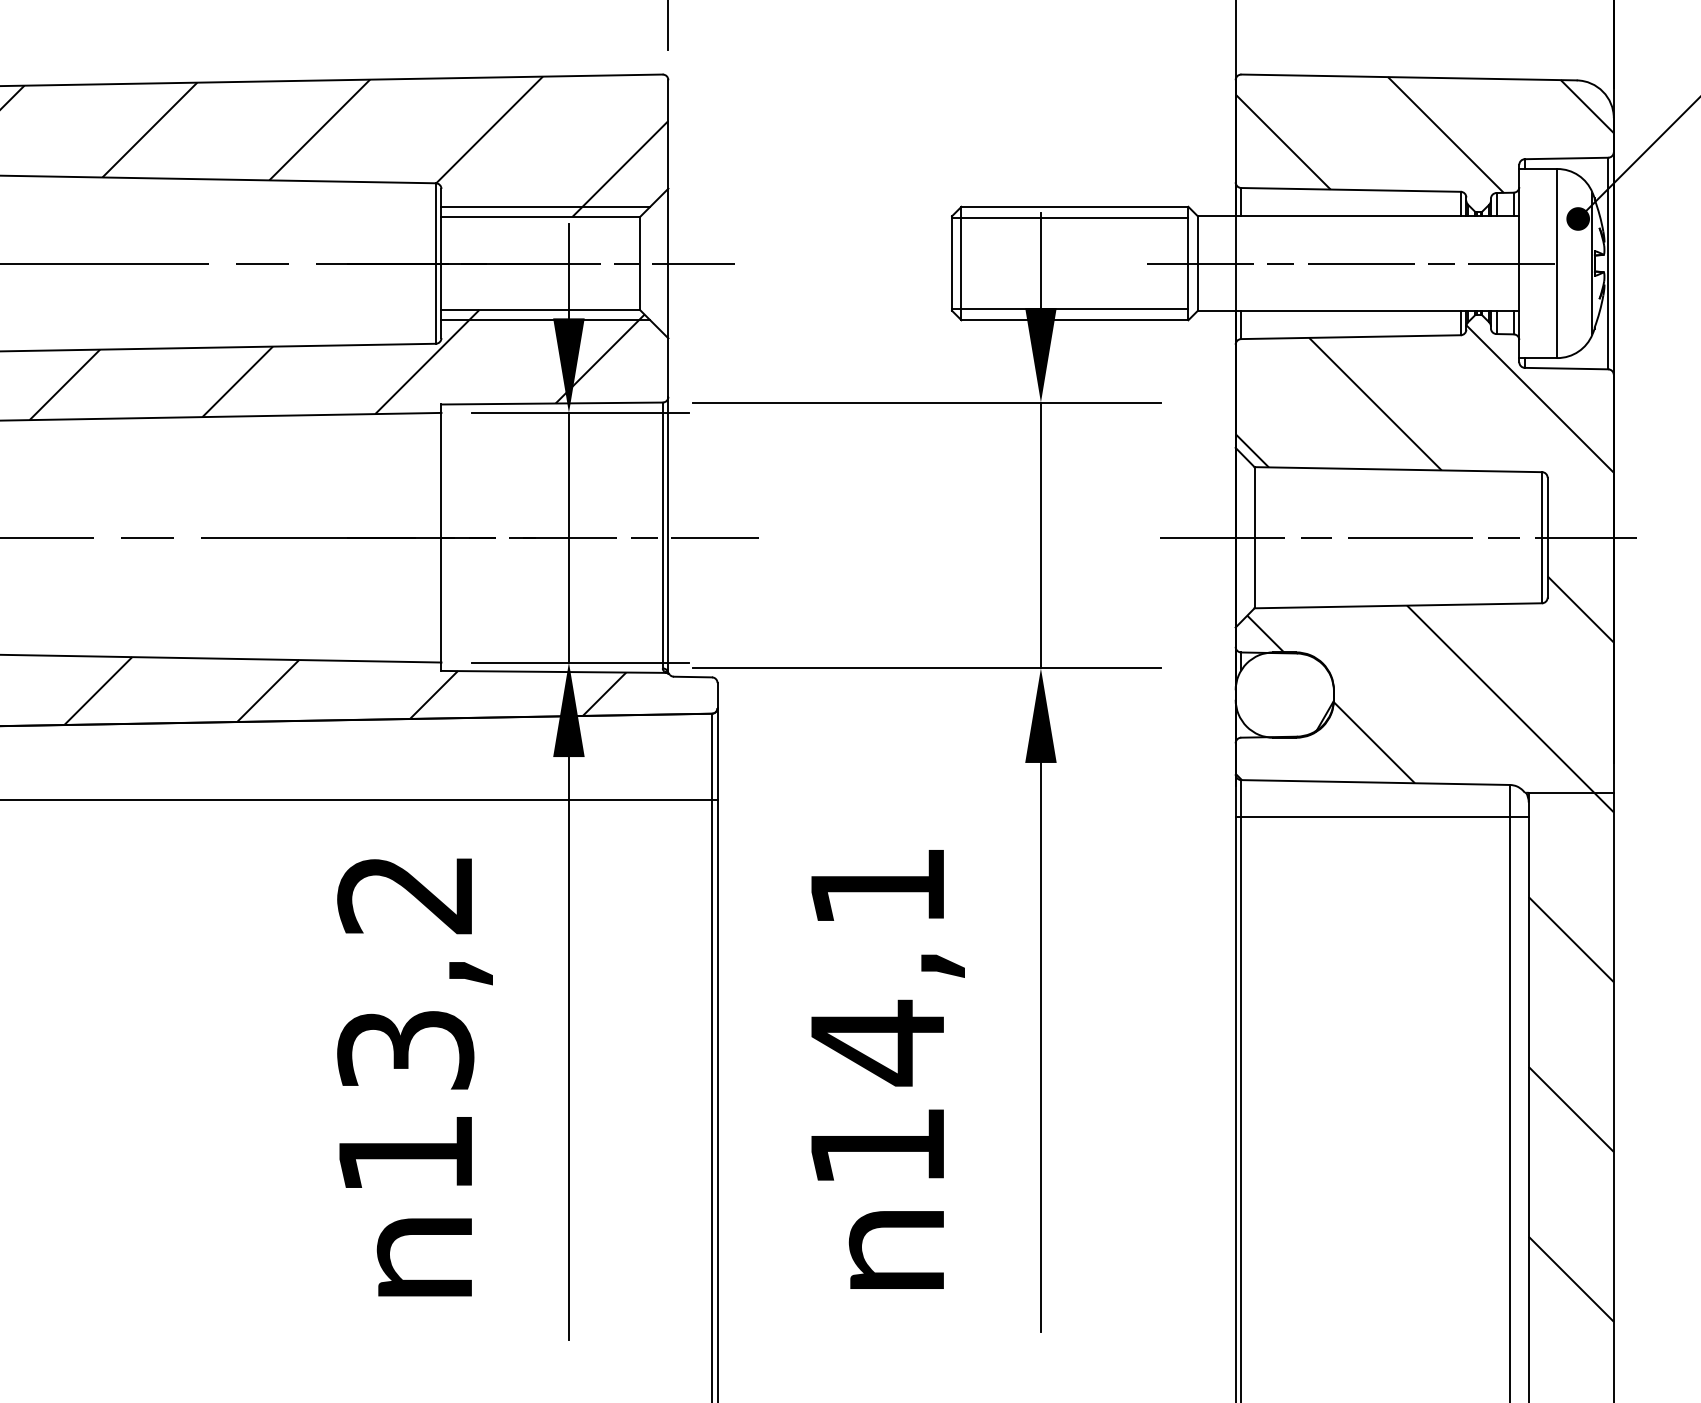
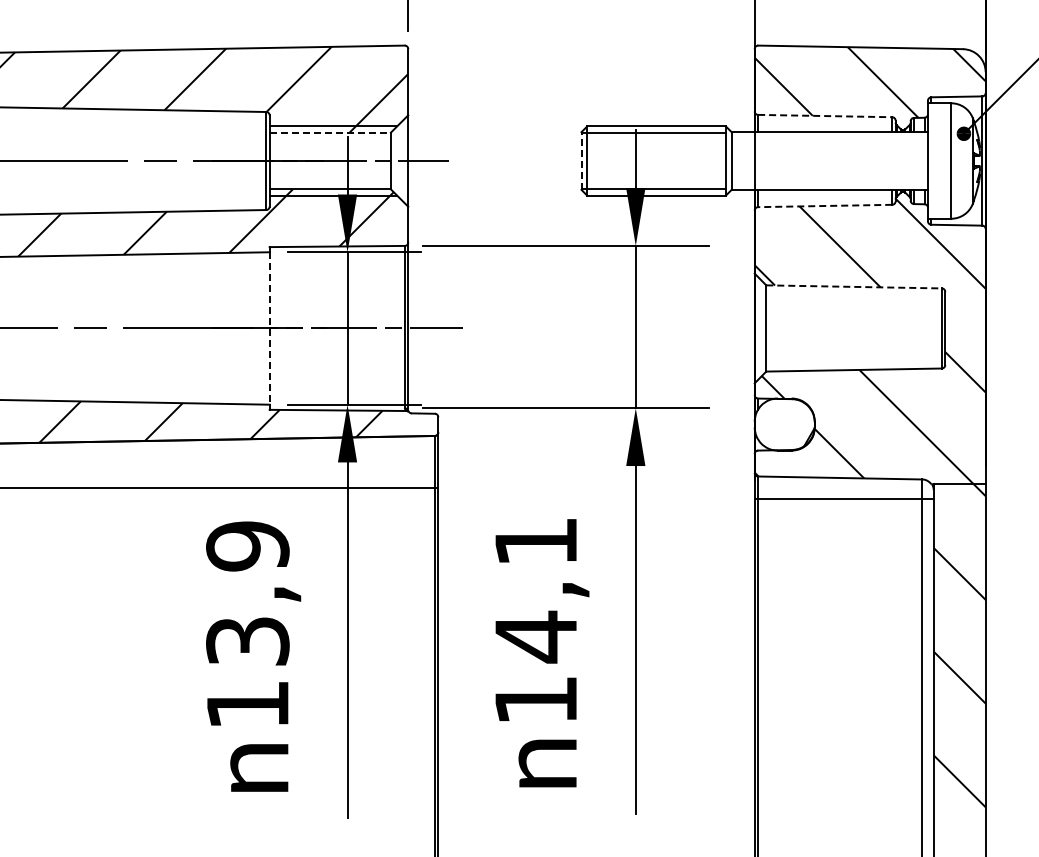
line: (1351, 190) -> (825, 116), solid -> dashed
line: (541, 216) -> (330, 132), solid -> dashed
line: (952, 264) -> (581, 161), solid -> dashed
line: (1349, 264) -> (824, 161), removed
line: (1349, 337) -> (824, 206), solid -> dashed
line: (1399, 468) -> (854, 286), solid -> dashed
line: (441, 537) -> (269, 328), solid -> dashed
line: (1397, 537) -> (853, 328), removed
text: (405, 894) -> (247, 546), 13,2 -> 13,9

